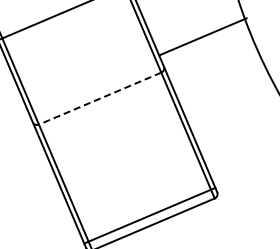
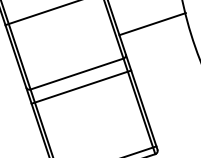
line: (202, 36) -> (152, 23), moved
line: (99, 98) -> (76, 73), dashed -> solid
line: (107, 115) -> (81, 86), added

